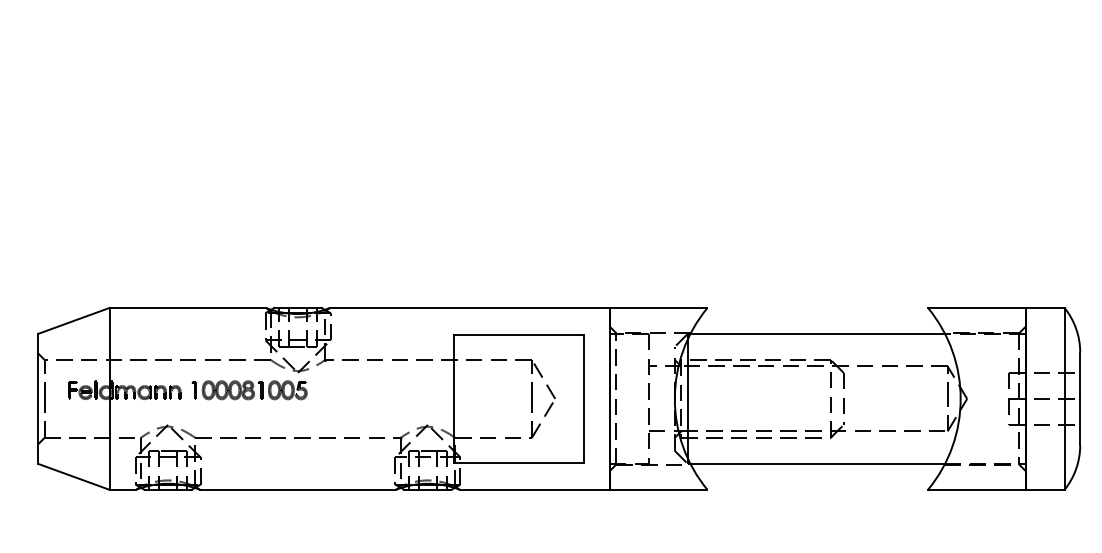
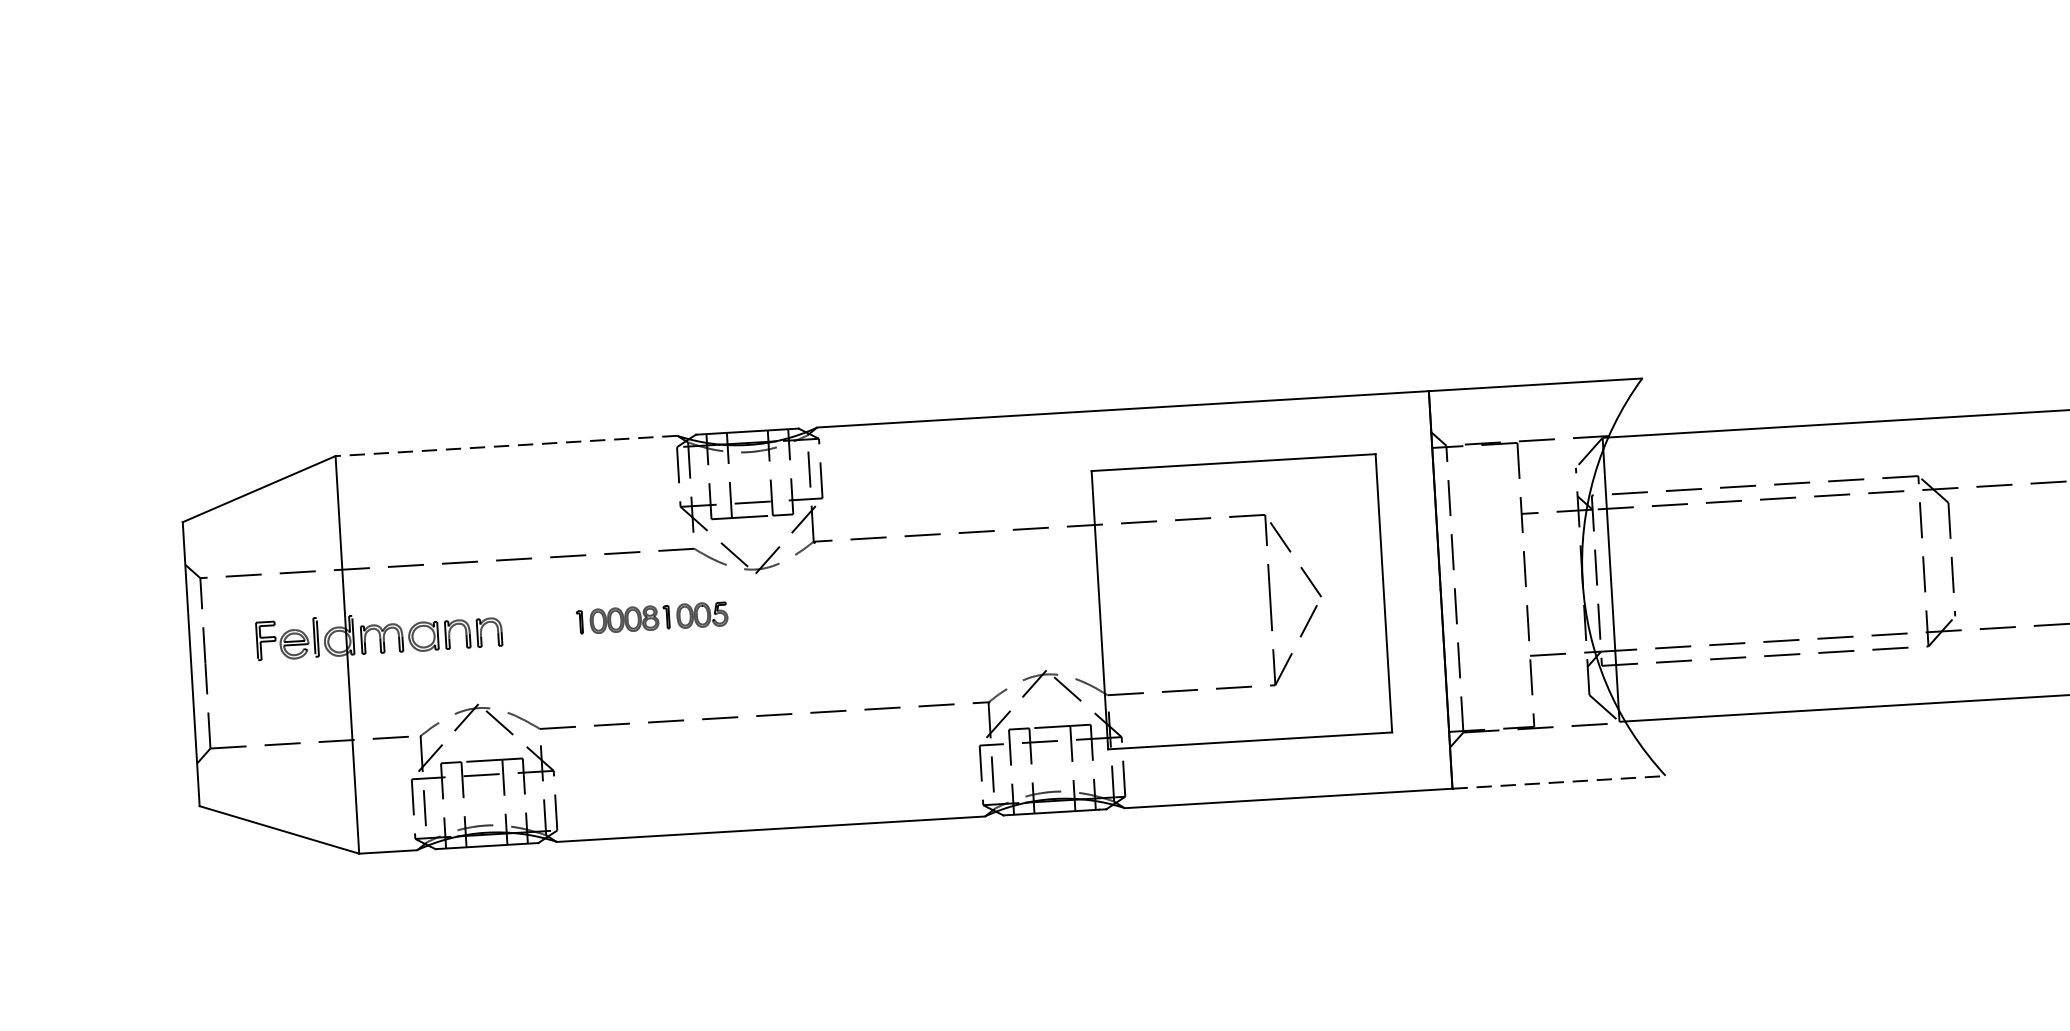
line: (187, 307) -> (505, 445), solid -> dashed
part: (249, 390) -> (652, 618), size x0.6
line: (658, 489) -> (1558, 781), solid -> dashed

